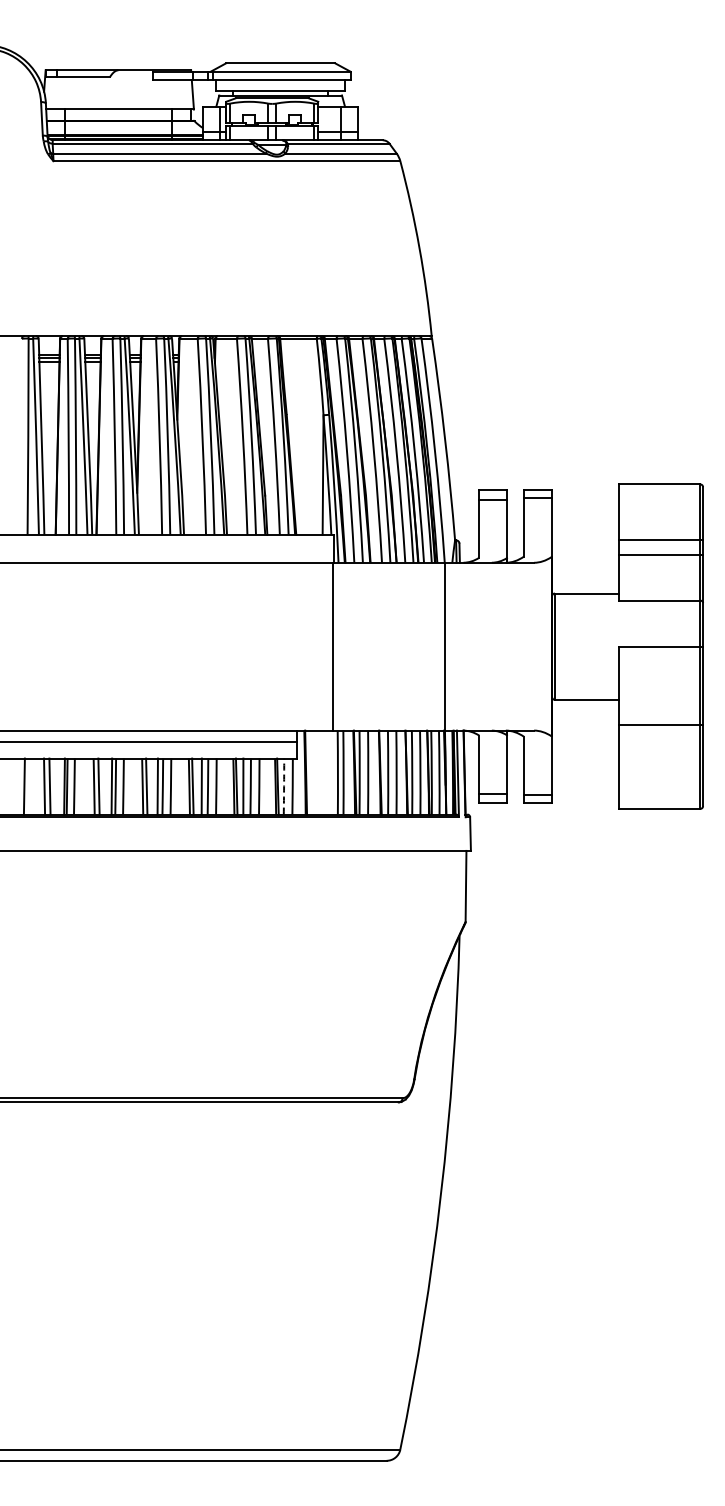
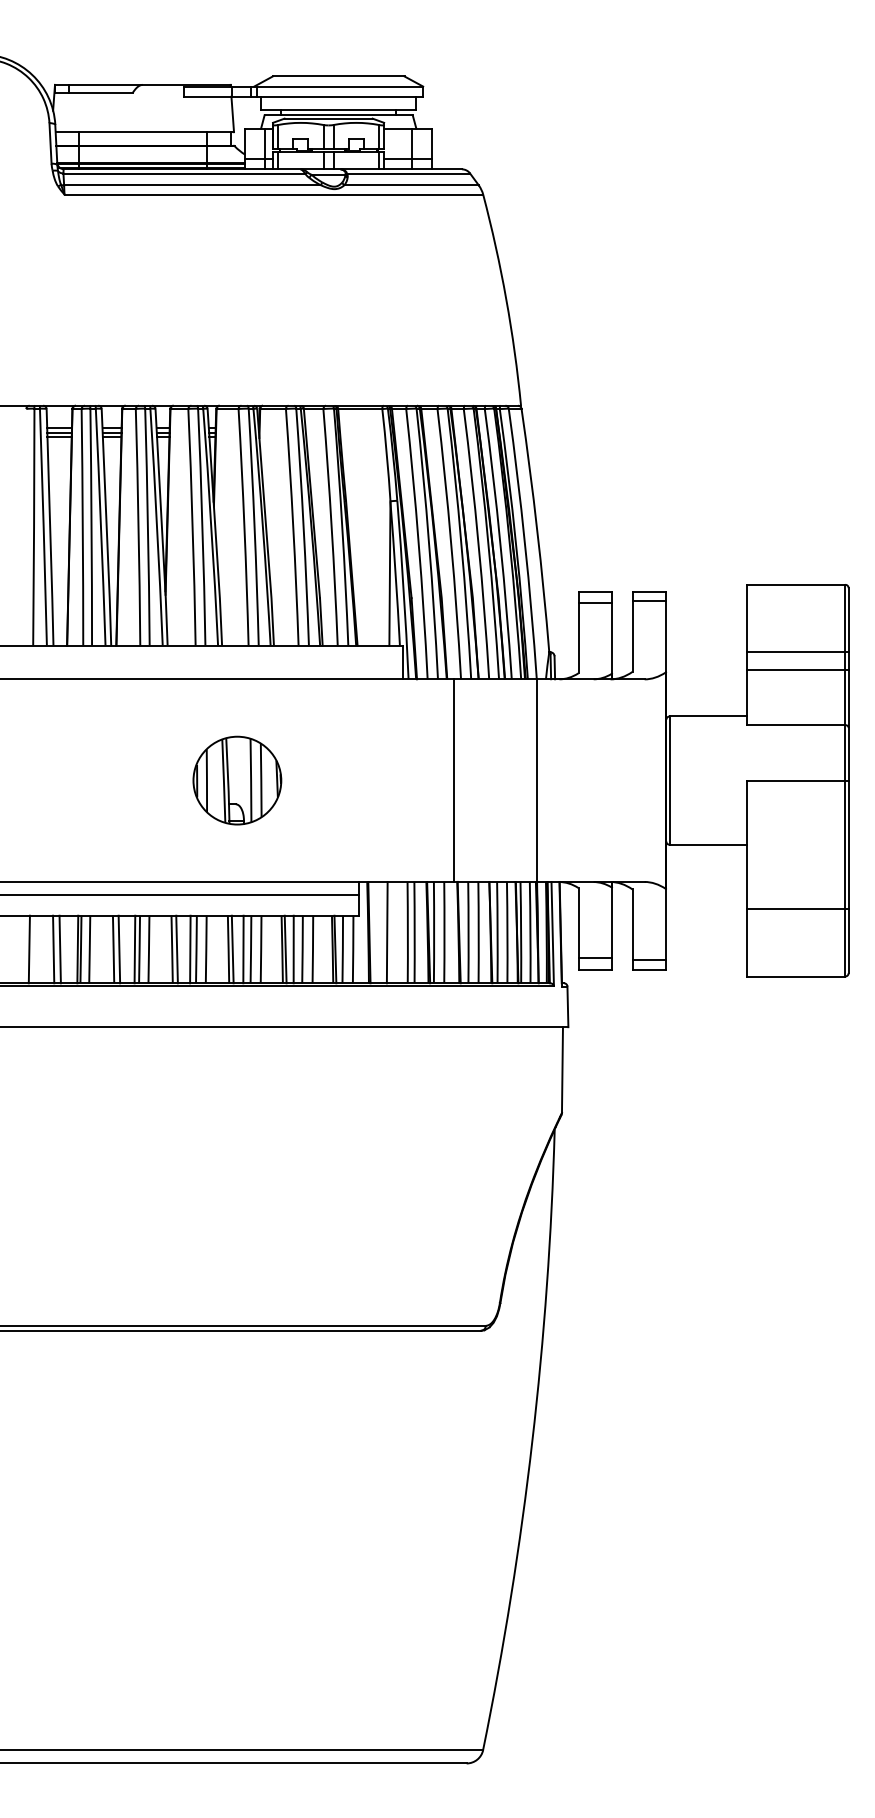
part: (196, 646) -> (237, 780), added
line: (332, 646) -> (453, 780), moved
line: (661, 724) -> (798, 908), moved
line: (320, 772) -> (386, 932), added
arc: (284, 786) -> (343, 949), dashed -> solid

